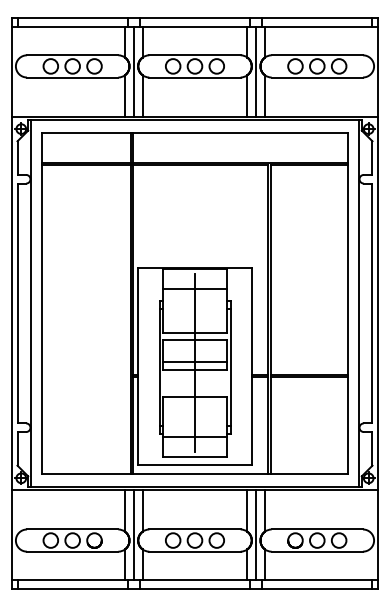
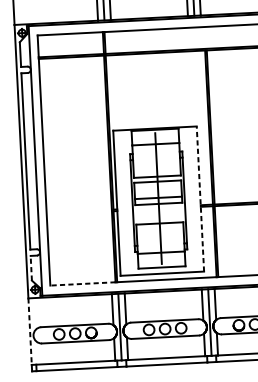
line: (251, 366) -> (200, 199), solid -> dashed
line: (17, 448) -> (31, 268), solid -> dashed
line: (86, 473) -> (82, 283), solid -> dashed
line: (11, 535) -> (30, 332), solid -> dashed

